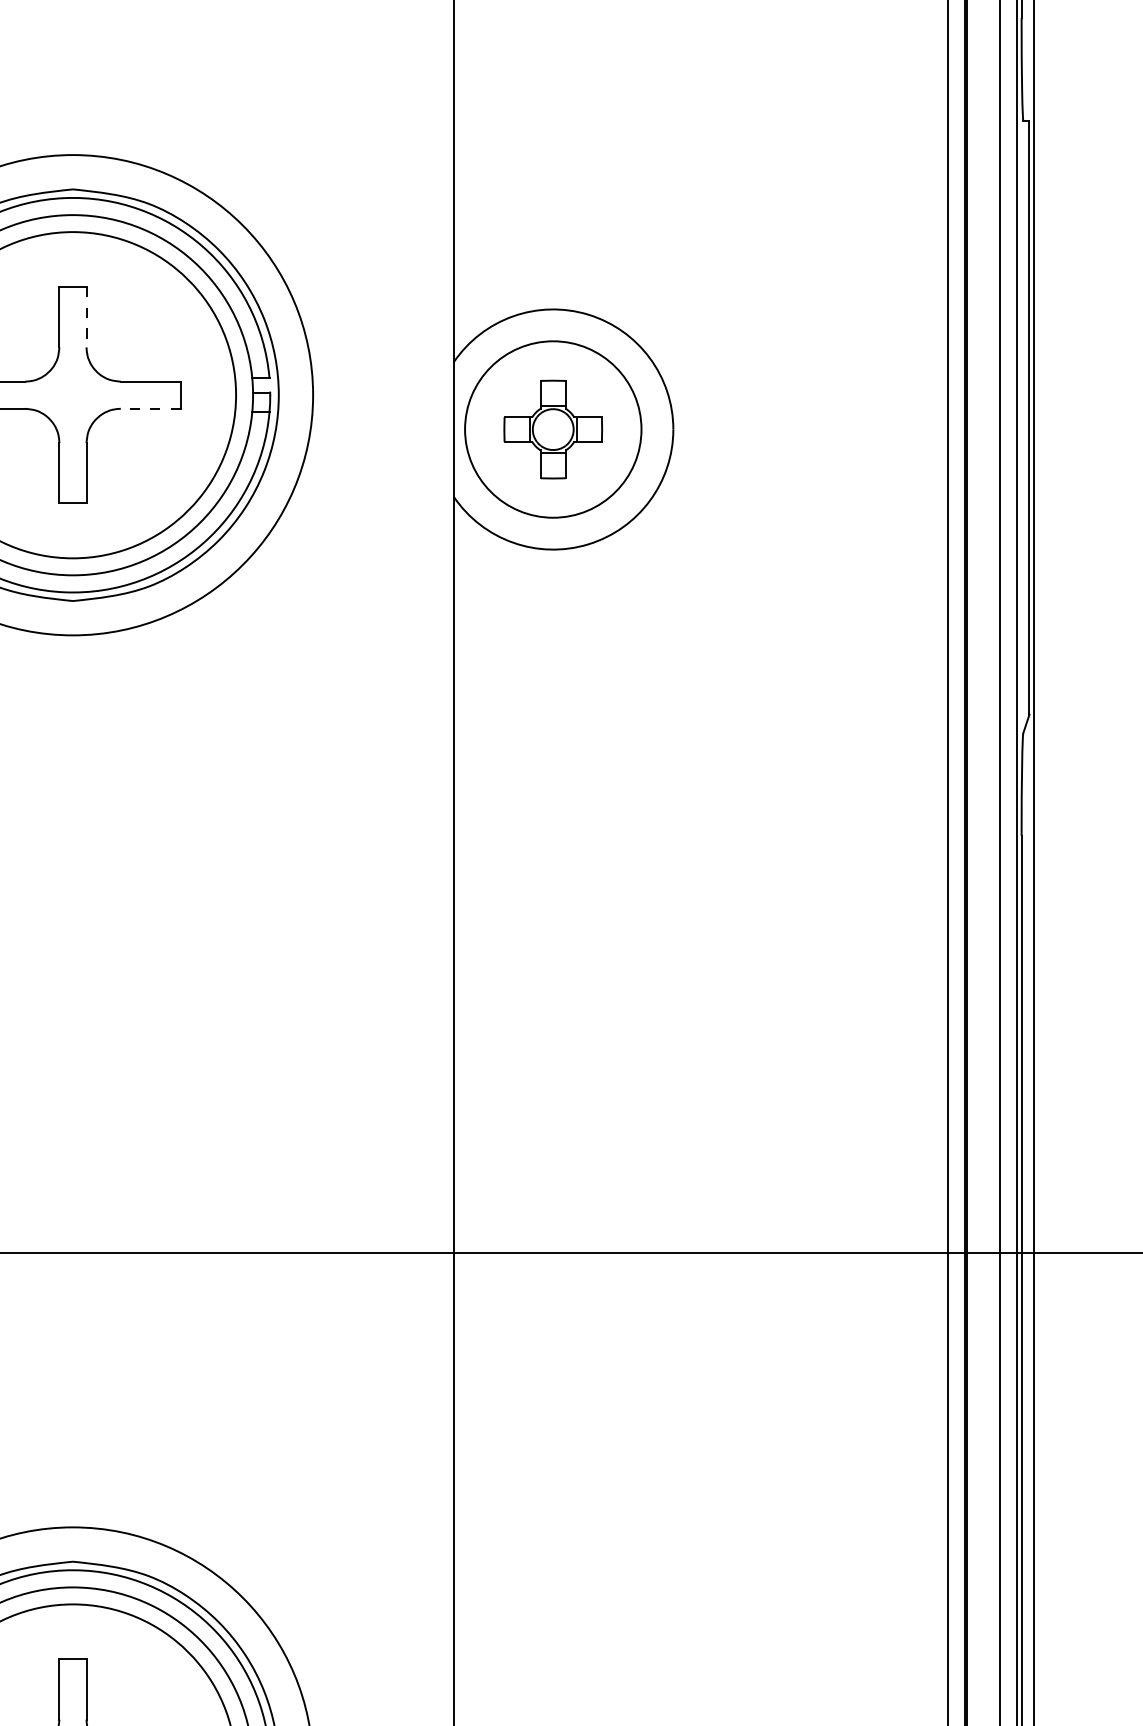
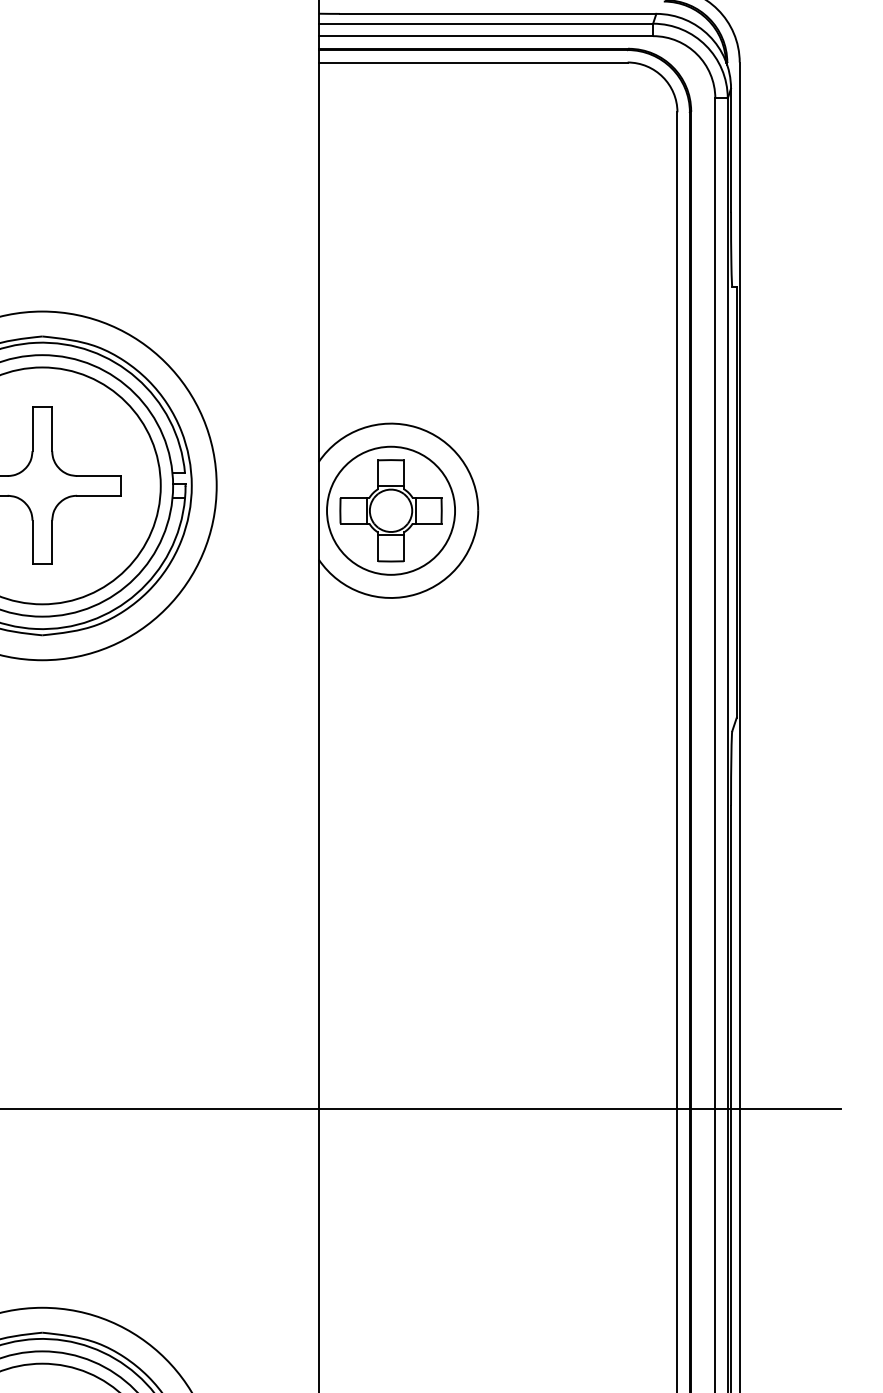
line: (86, 317) -> (52, 429), dashed -> solid
line: (150, 408) -> (98, 495), dashed -> solid
part: (552, 429) -> (390, 510), size x1.43

